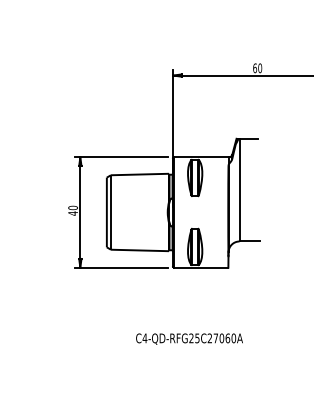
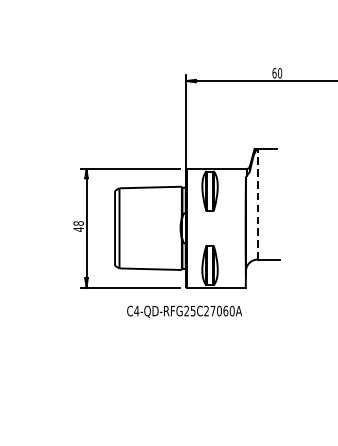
line: (239, 189) -> (257, 203), solid -> dashed
text: (72, 207) -> (78, 223), 40 -> 48
text: (189, 338) -> (184, 311), moved

